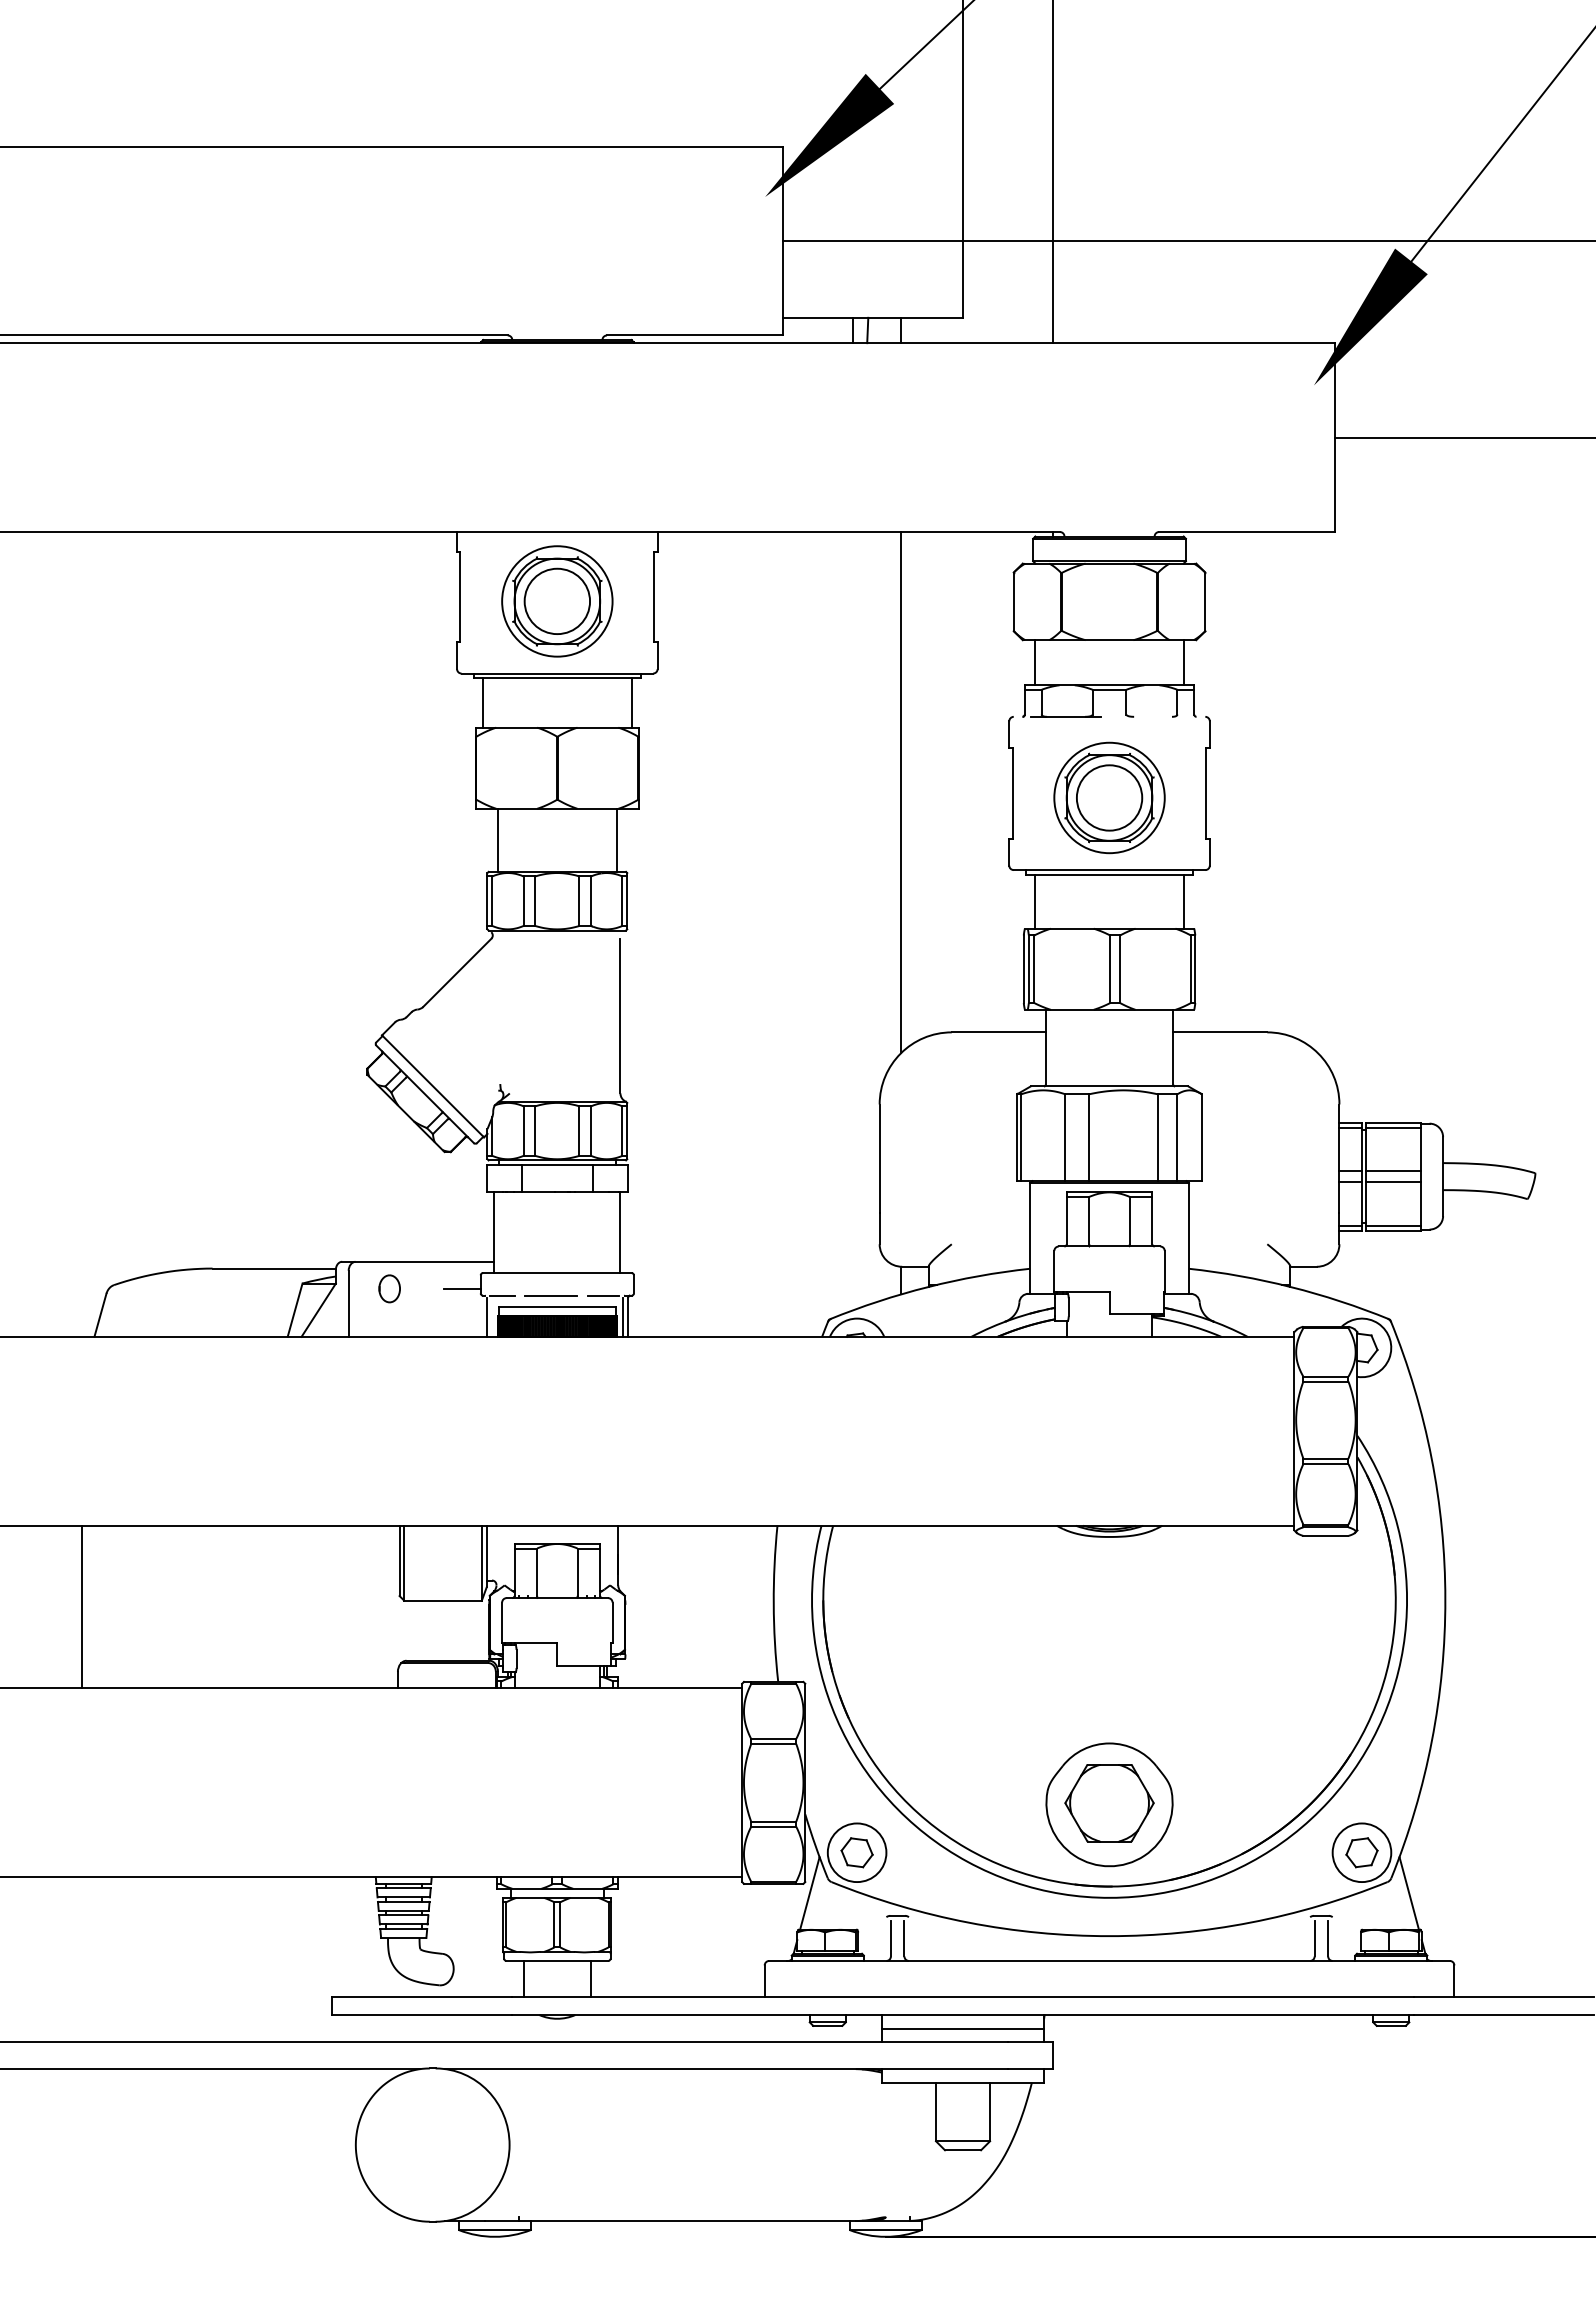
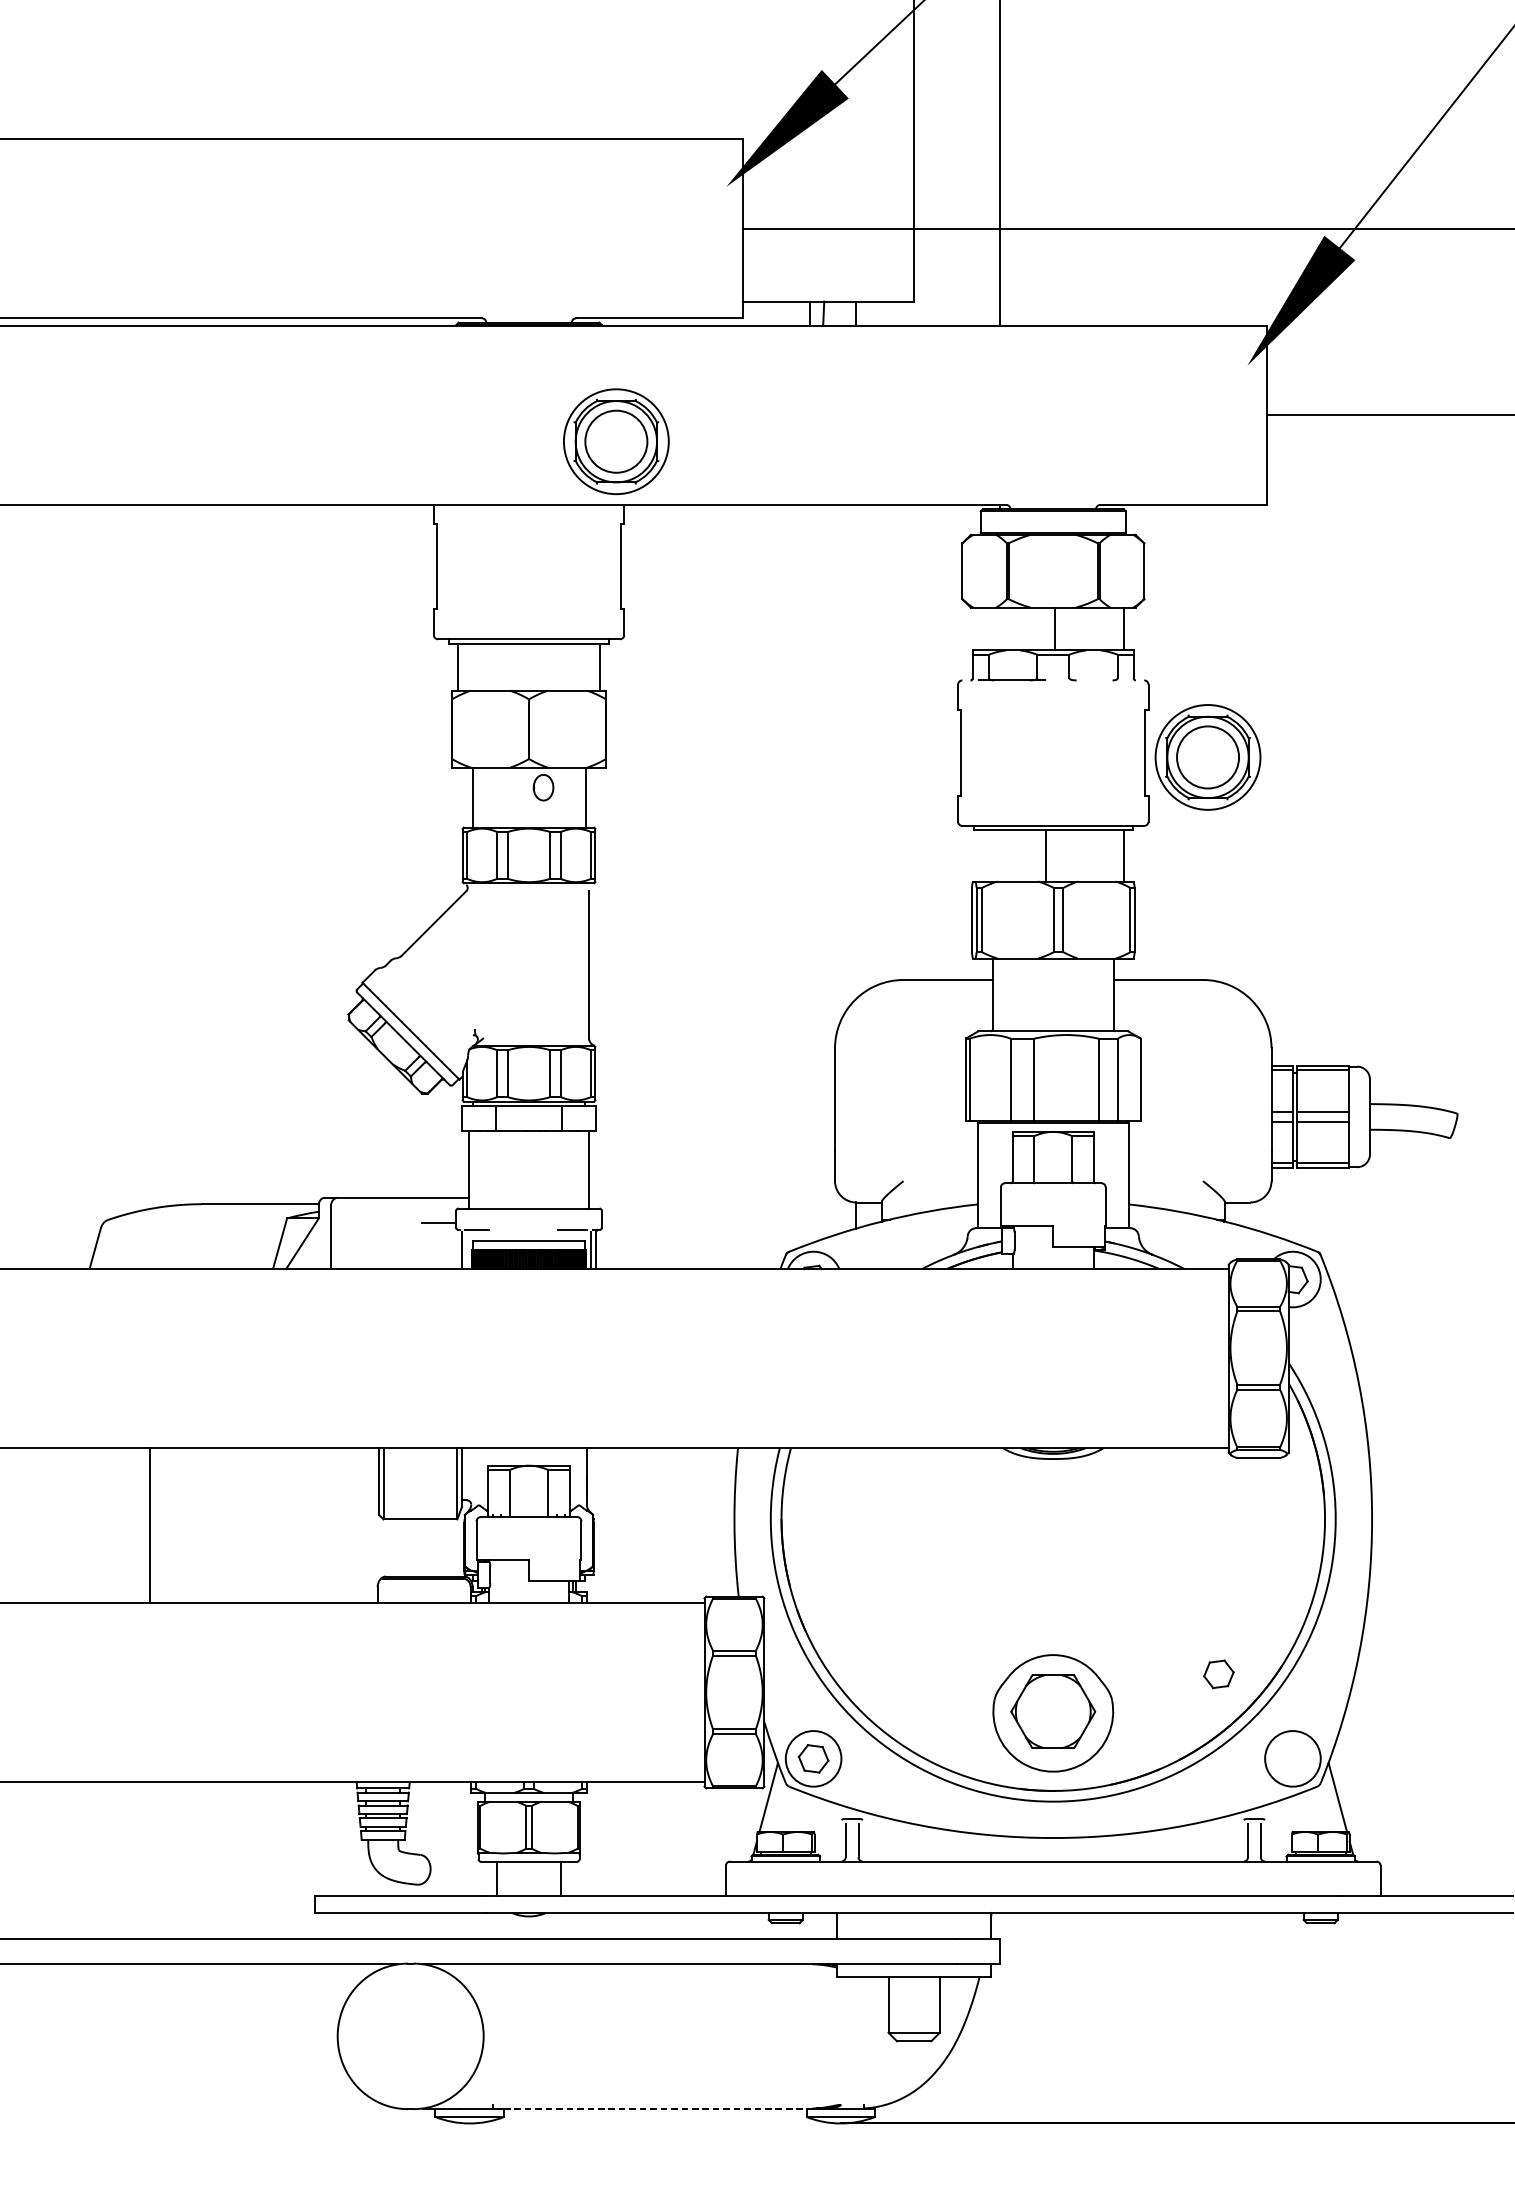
part: (557, 601) -> (616, 441), moved
line: (1034, 662) -> (1055, 628), moved
line: (901, 792) -> (855, 752), removed
part: (1109, 797) -> (1207, 756), moved
line: (1034, 901) -> (1045, 855), moved
part: (389, 1288) -> (543, 787), moved
line: (551, 1295) -> (523, 1229), removed
line: (82, 1606) -> (150, 1525), moved
part: (1361, 1852) -> (1218, 1674), moved
line: (962, 2028) -> (913, 1925), removed
line: (693, 2221) -> (658, 2108), solid -> dashed

